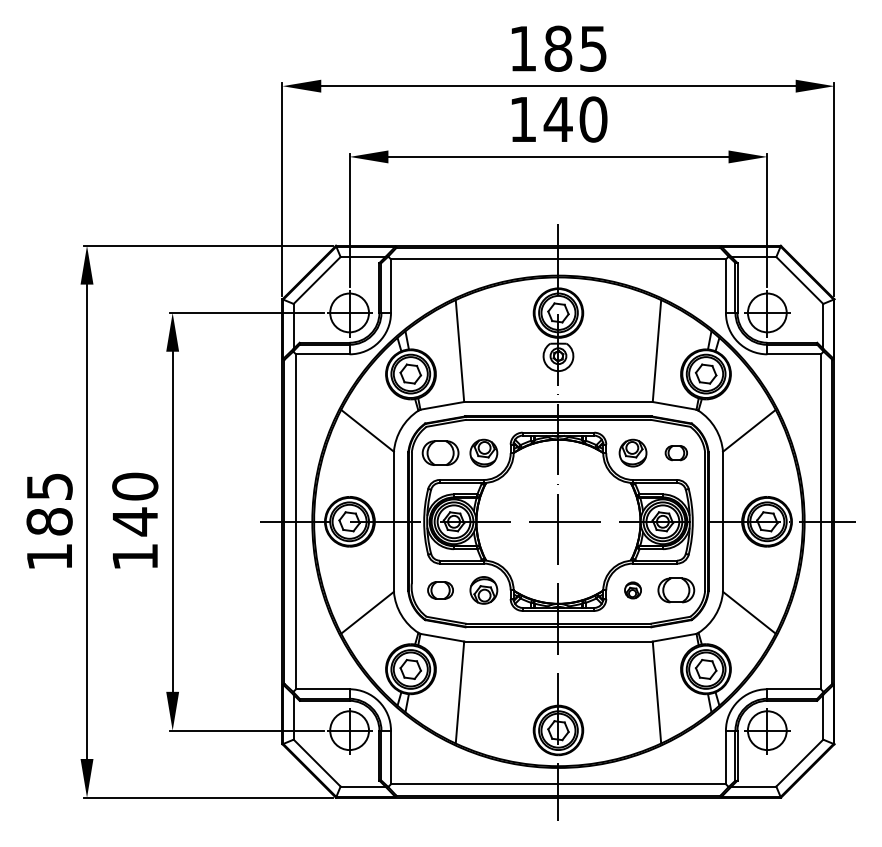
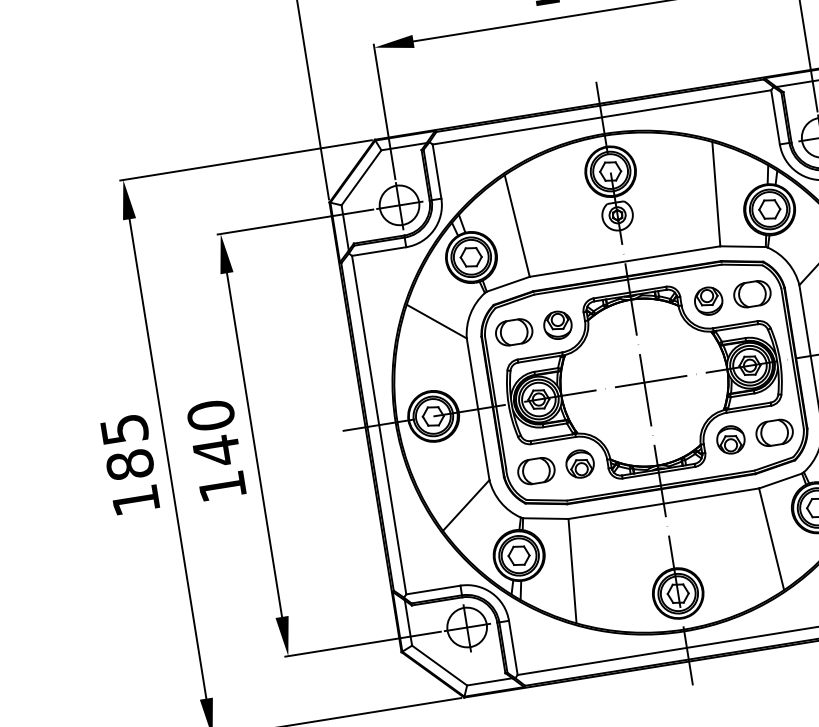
part: (676, 452) -> (752, 293), size x1.67
part: (440, 590) -> (536, 471), size x1.43
part: (632, 590) -> (730, 440), size x1.67

